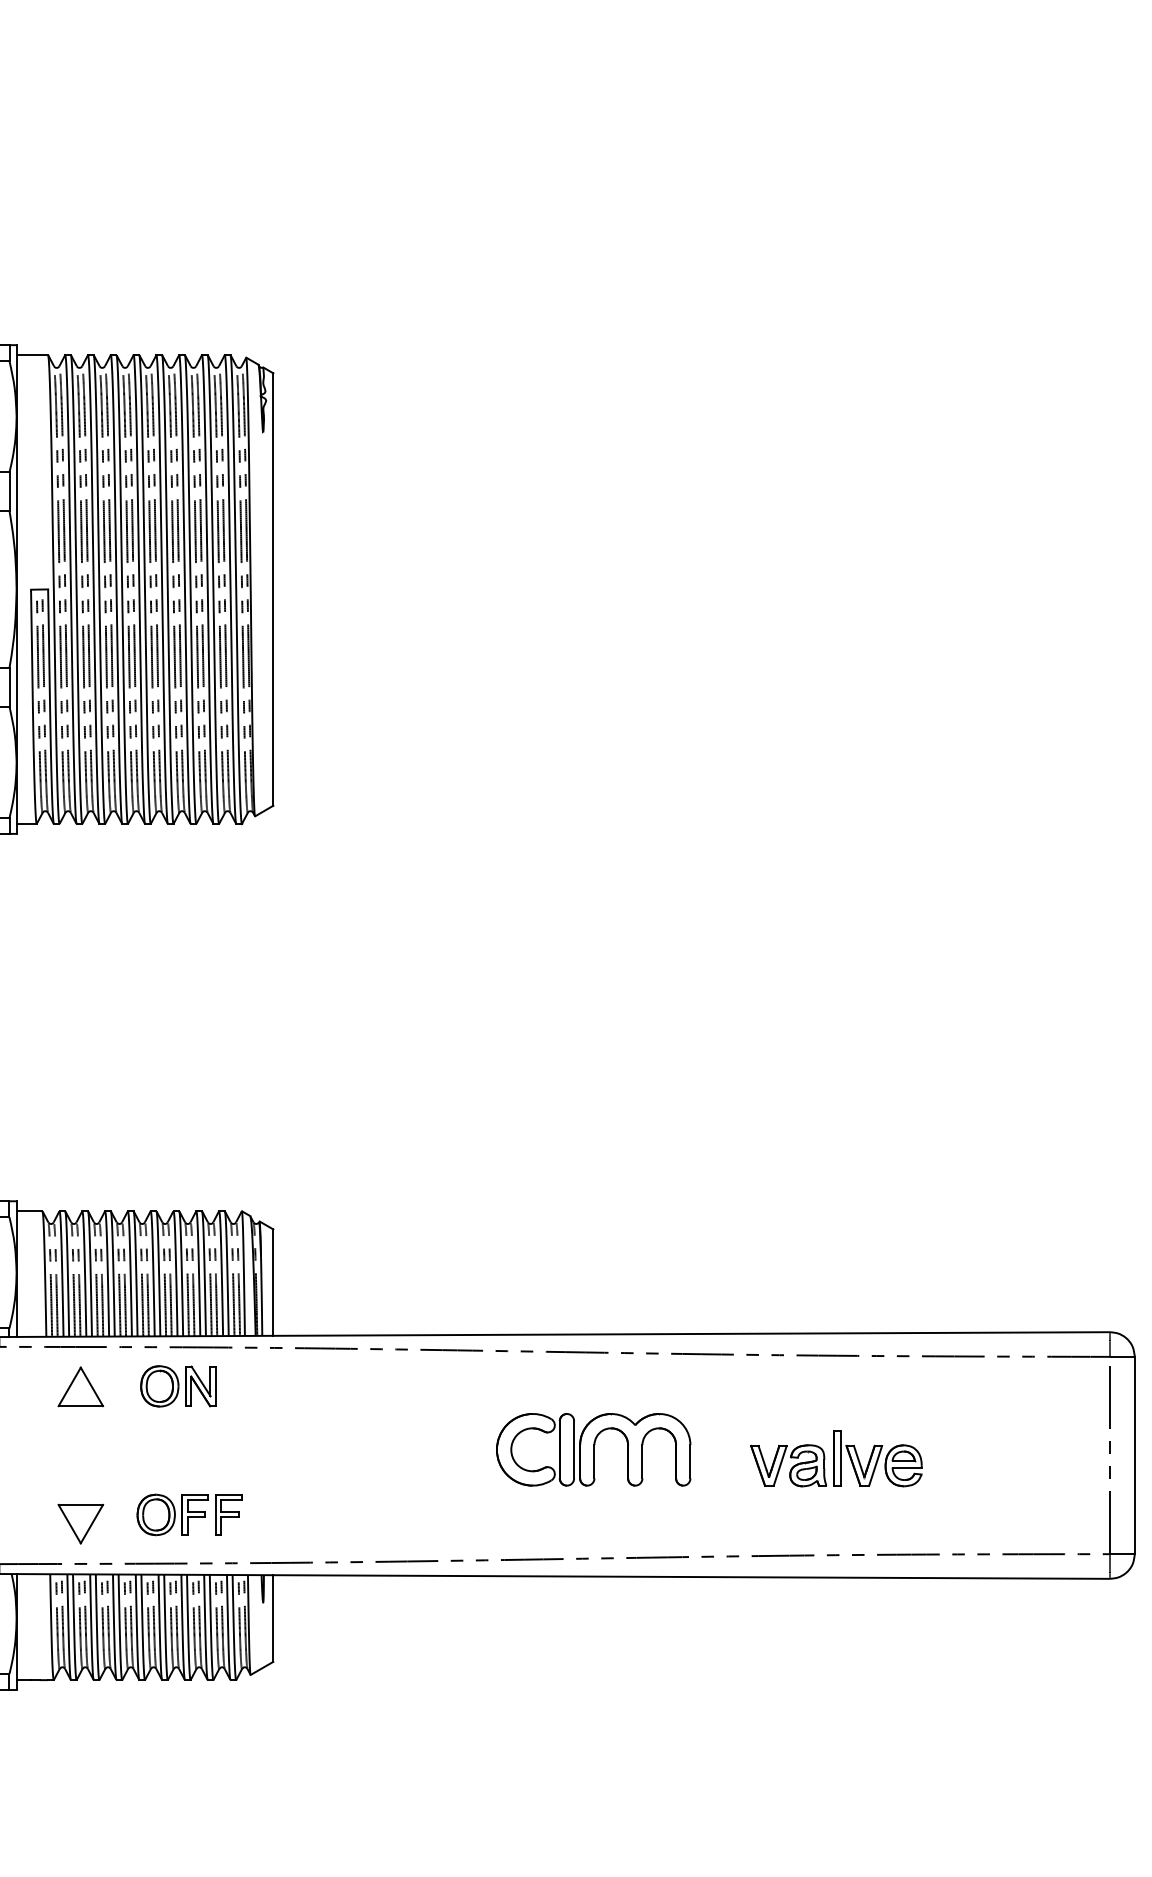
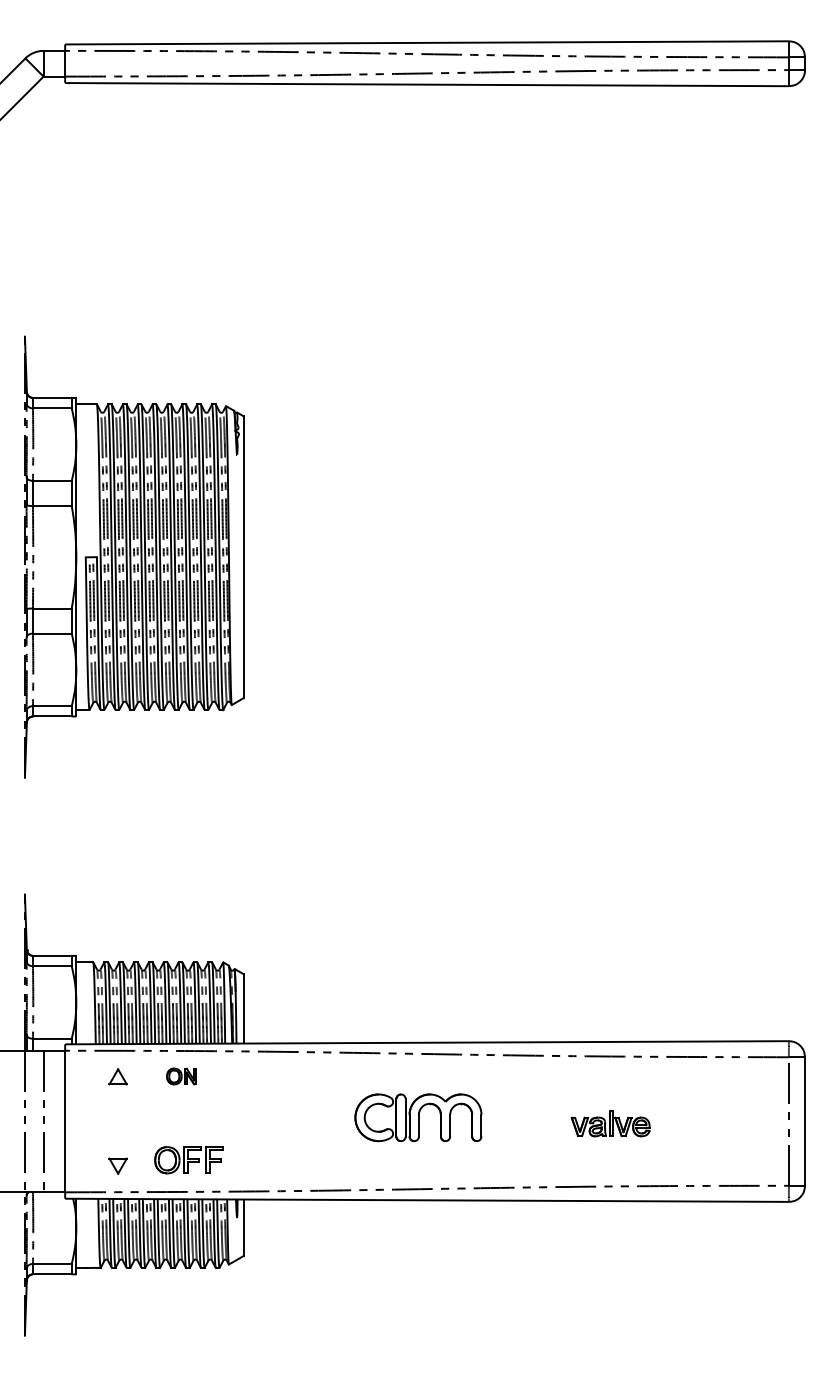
part: (79, 1386) -> (117, 1076), size x0.6
part: (177, 1386) -> (181, 1076), size x0.6
part: (593, 1449) -> (418, 1117), moved
part: (836, 1458) -> (610, 1123), size x0.7
part: (79, 1522) -> (117, 1165), size x0.6

